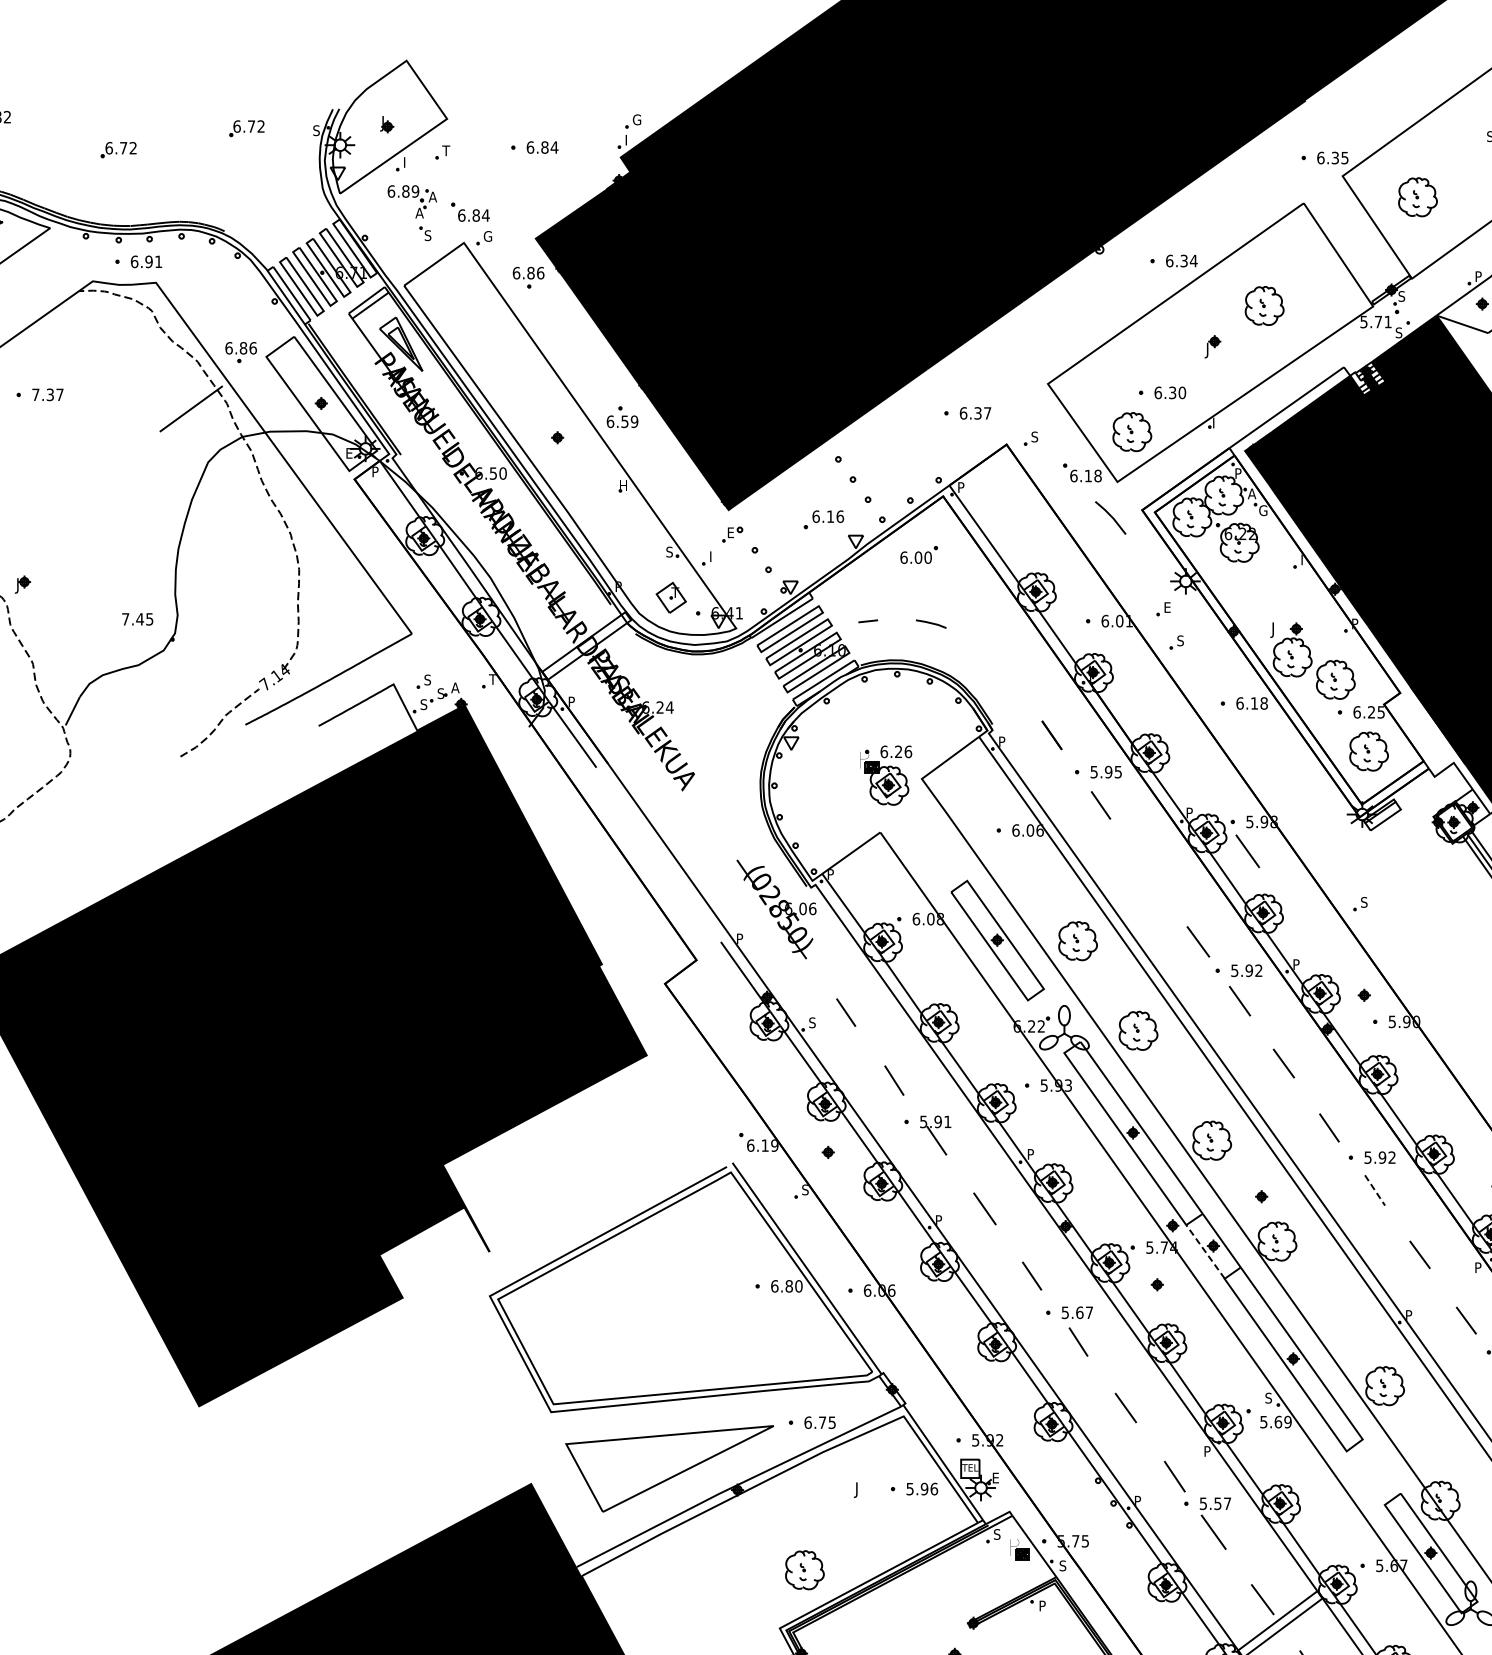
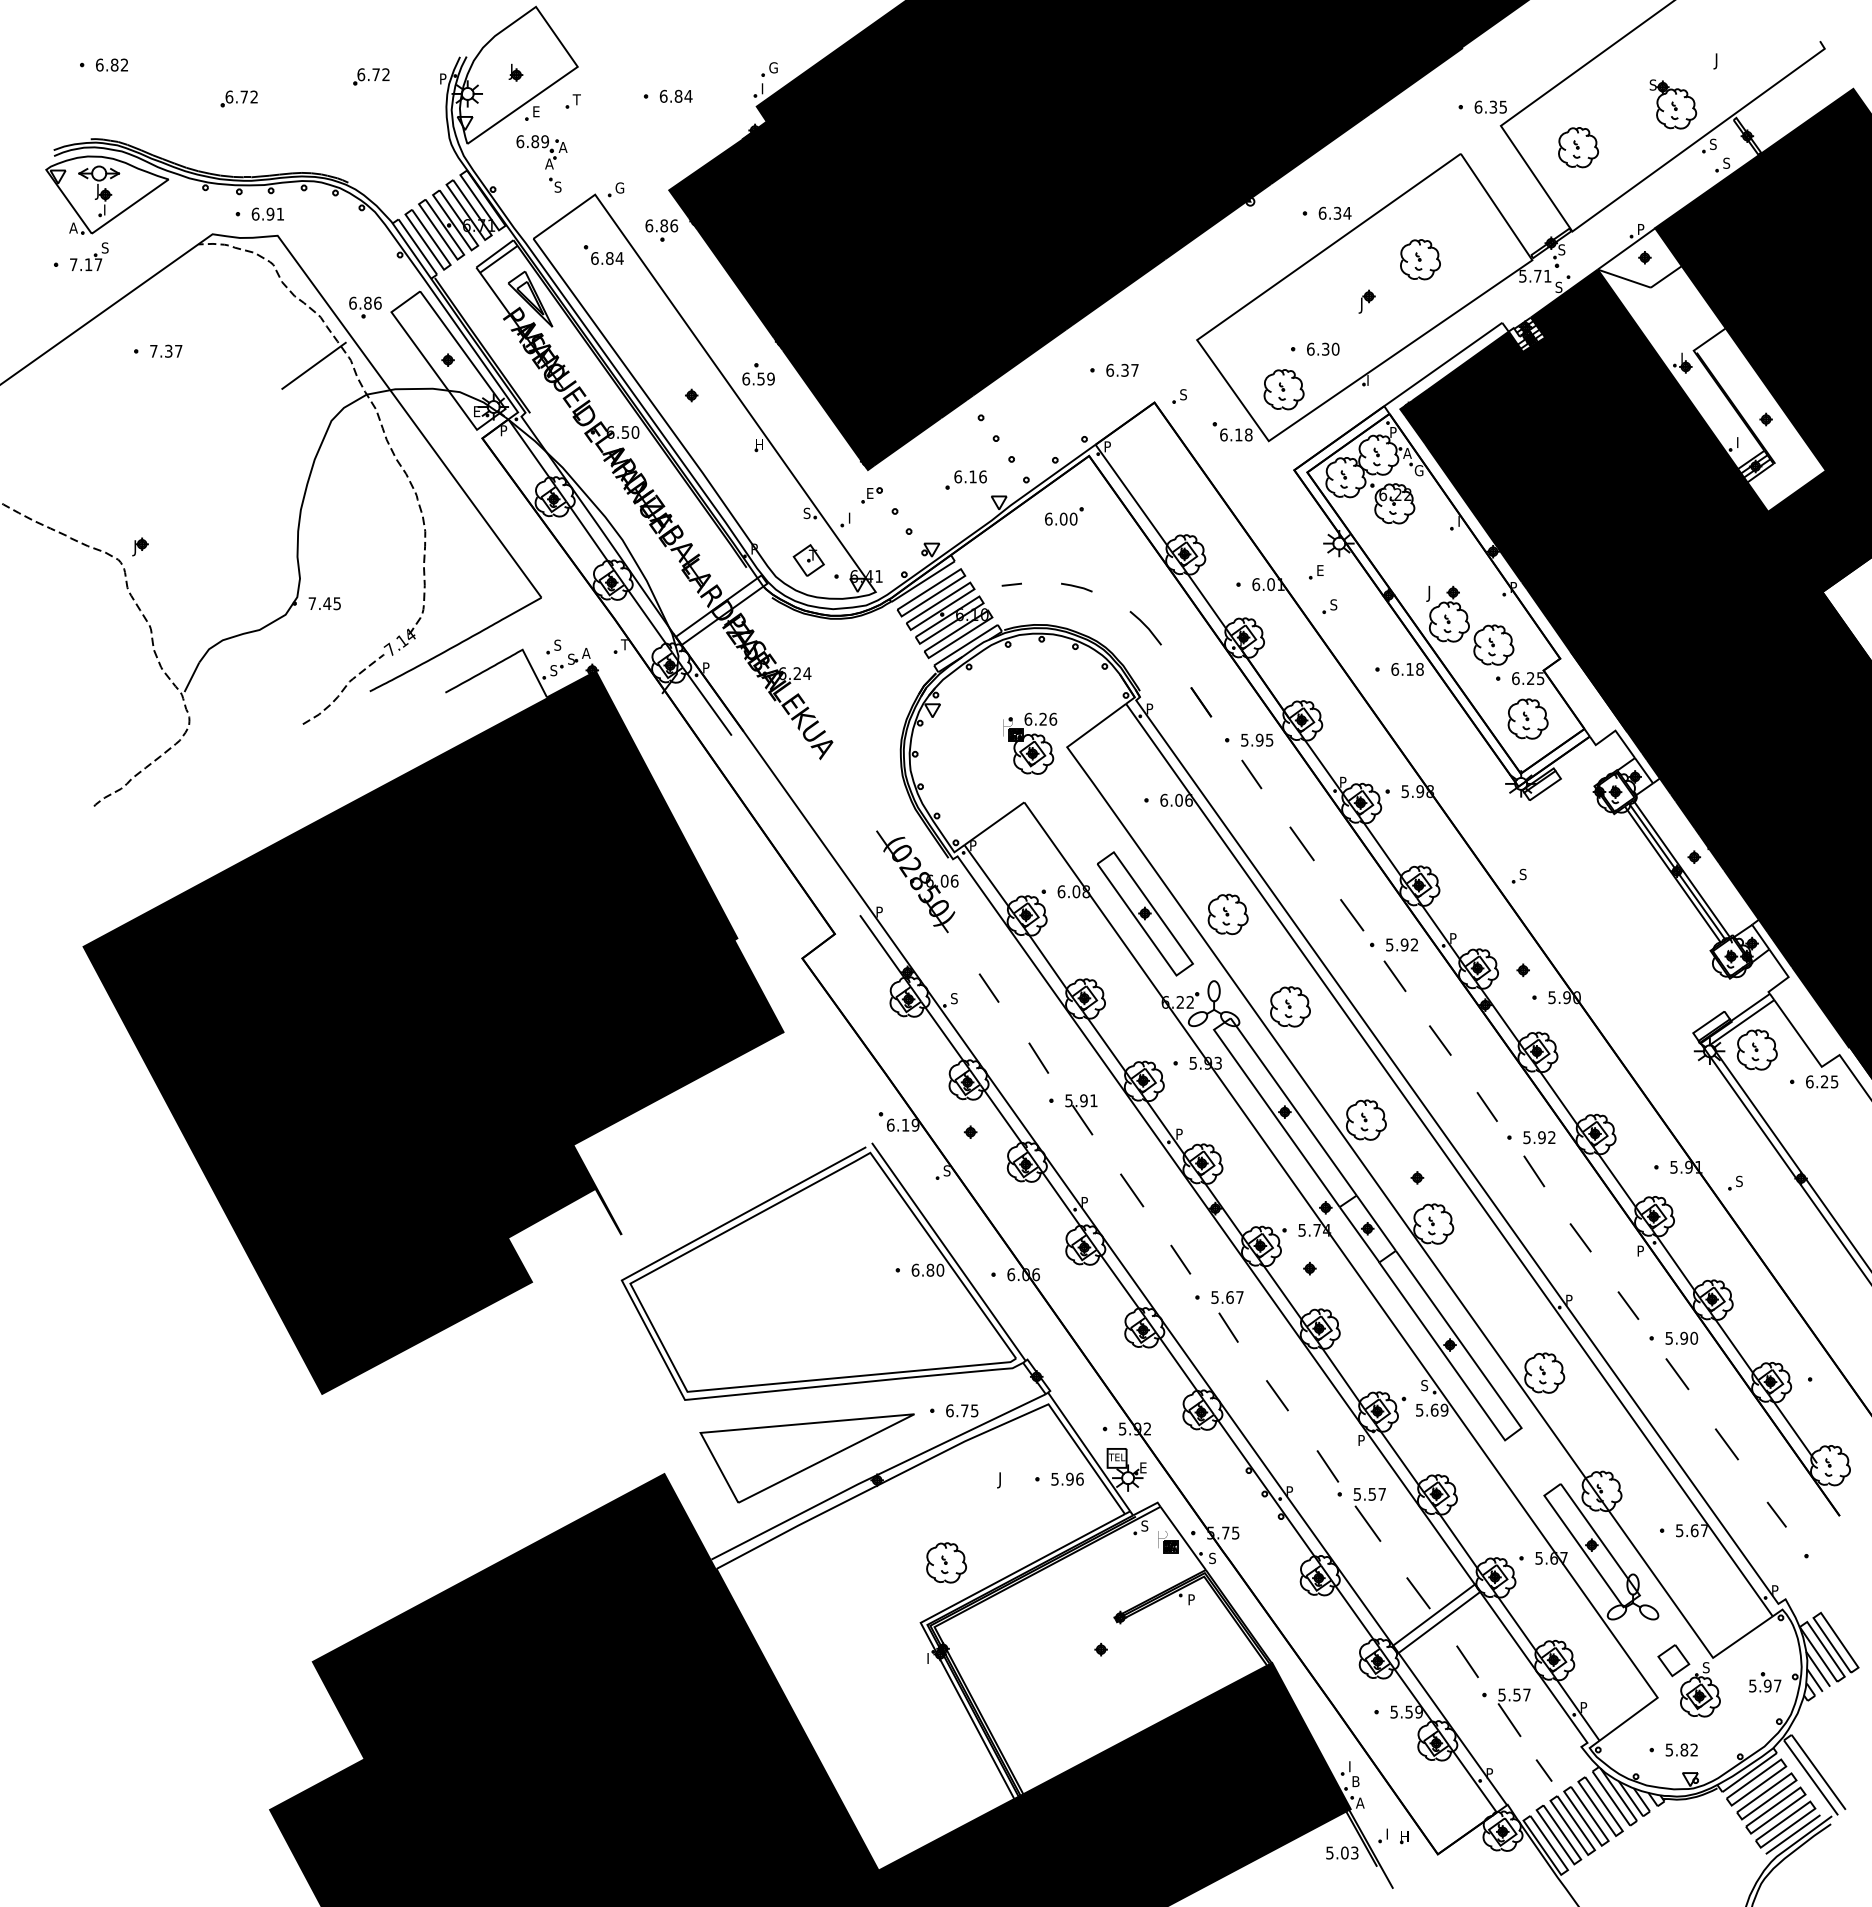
text: (315, 130) -> (442, 78), S -> P
text: (407, 162) -> (536, 111), I -> E
part: (470, 211) -> (603, 254), moved
line: (1111, 518) -> (1146, 628), moved
text: (137, 619) -> (324, 603), moved
line: (1247, 850) -> (1301, 843), moved
line: (1375, 1190) -> (1534, 1171), dashed -> solid
line: (1205, 1251) -> (1359, 1234), dashed -> solid

